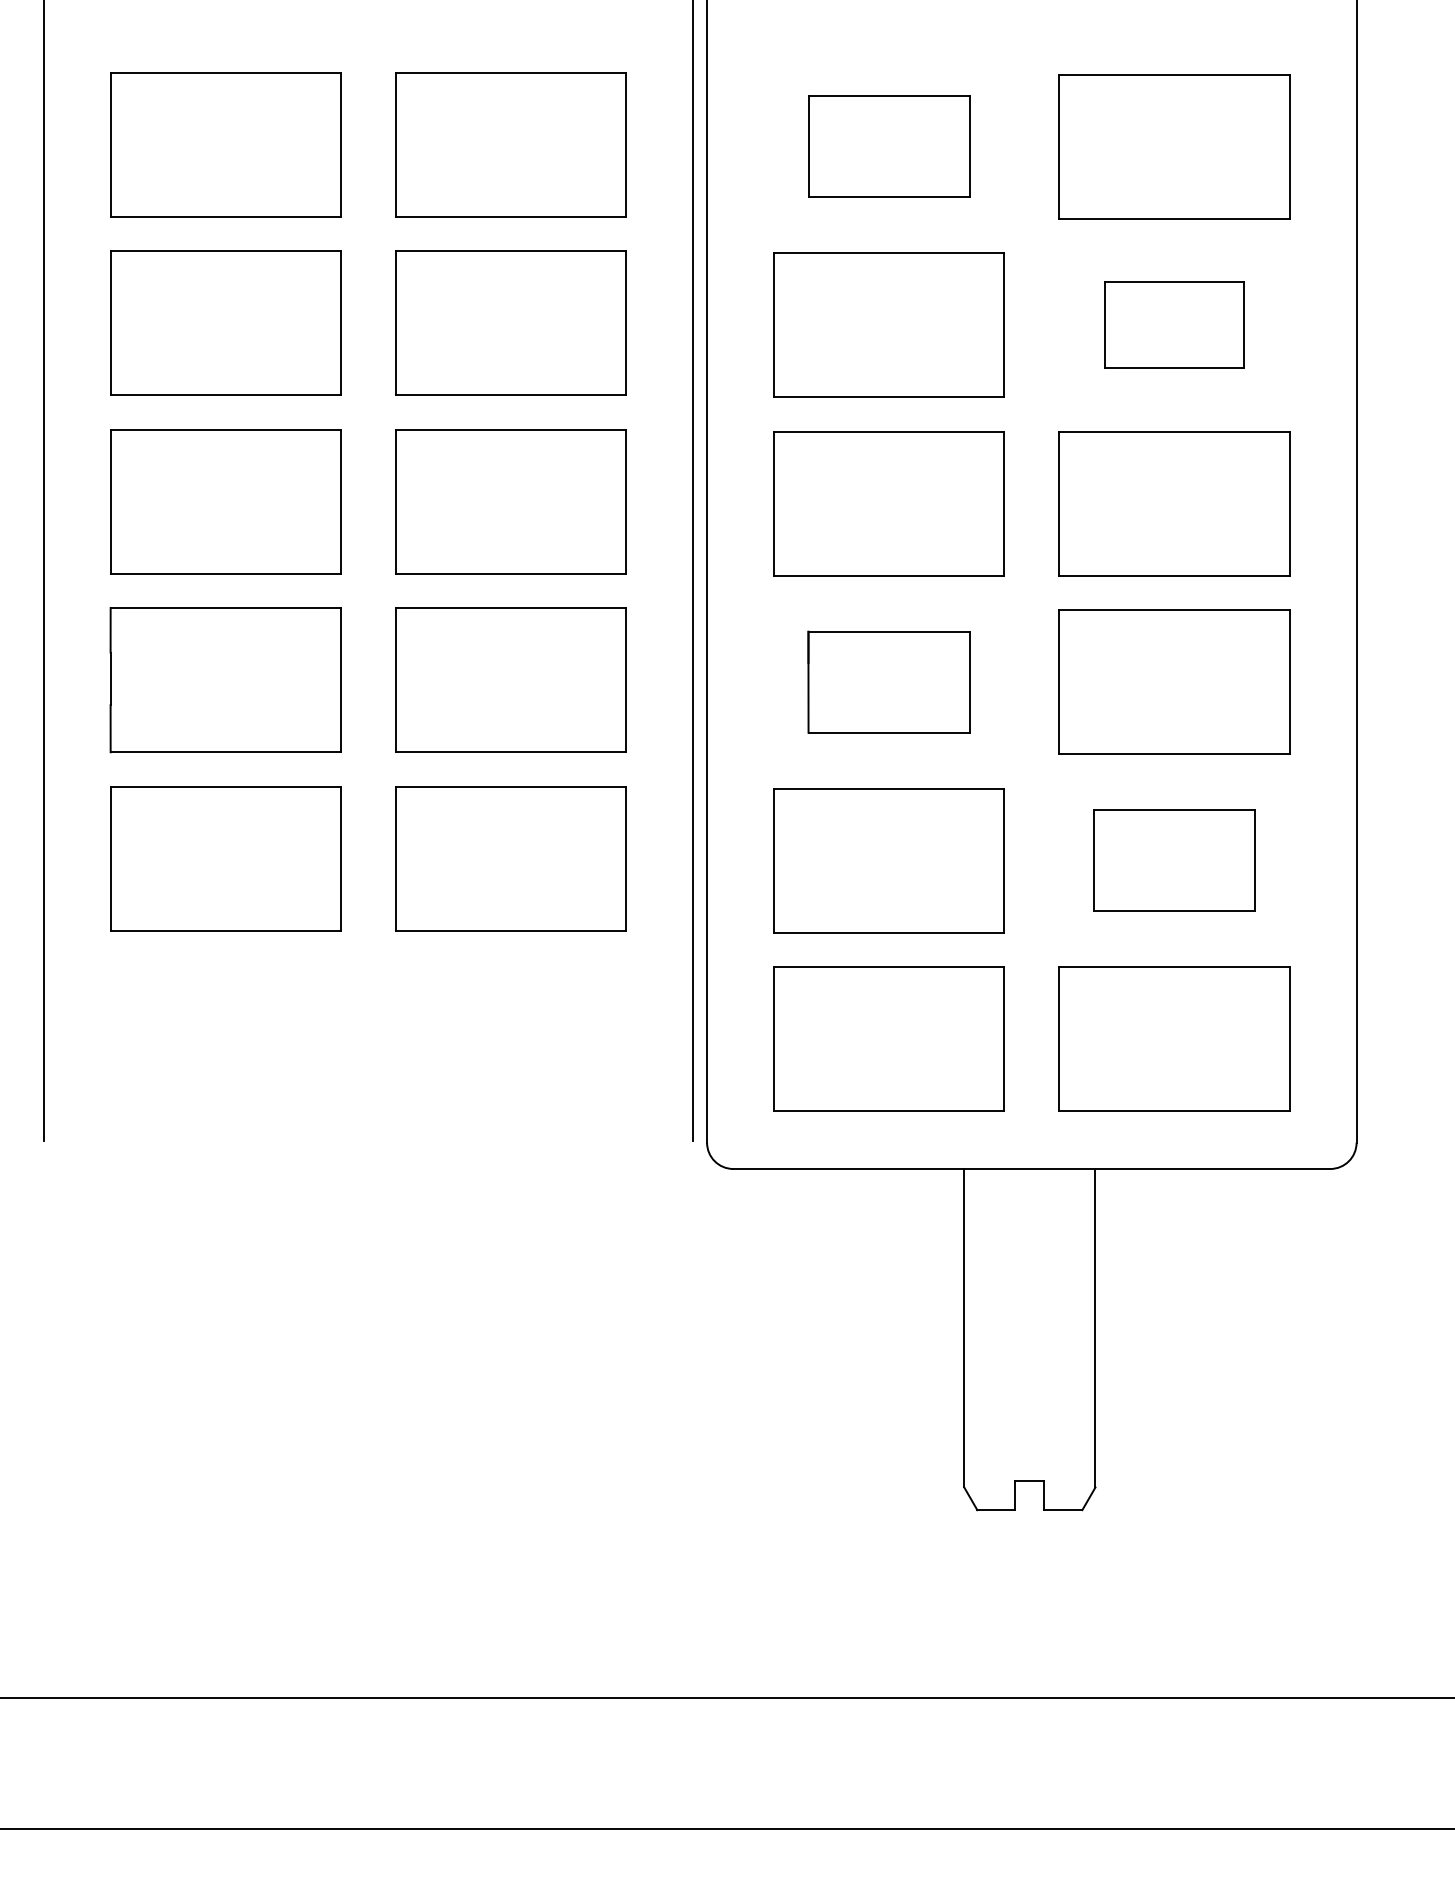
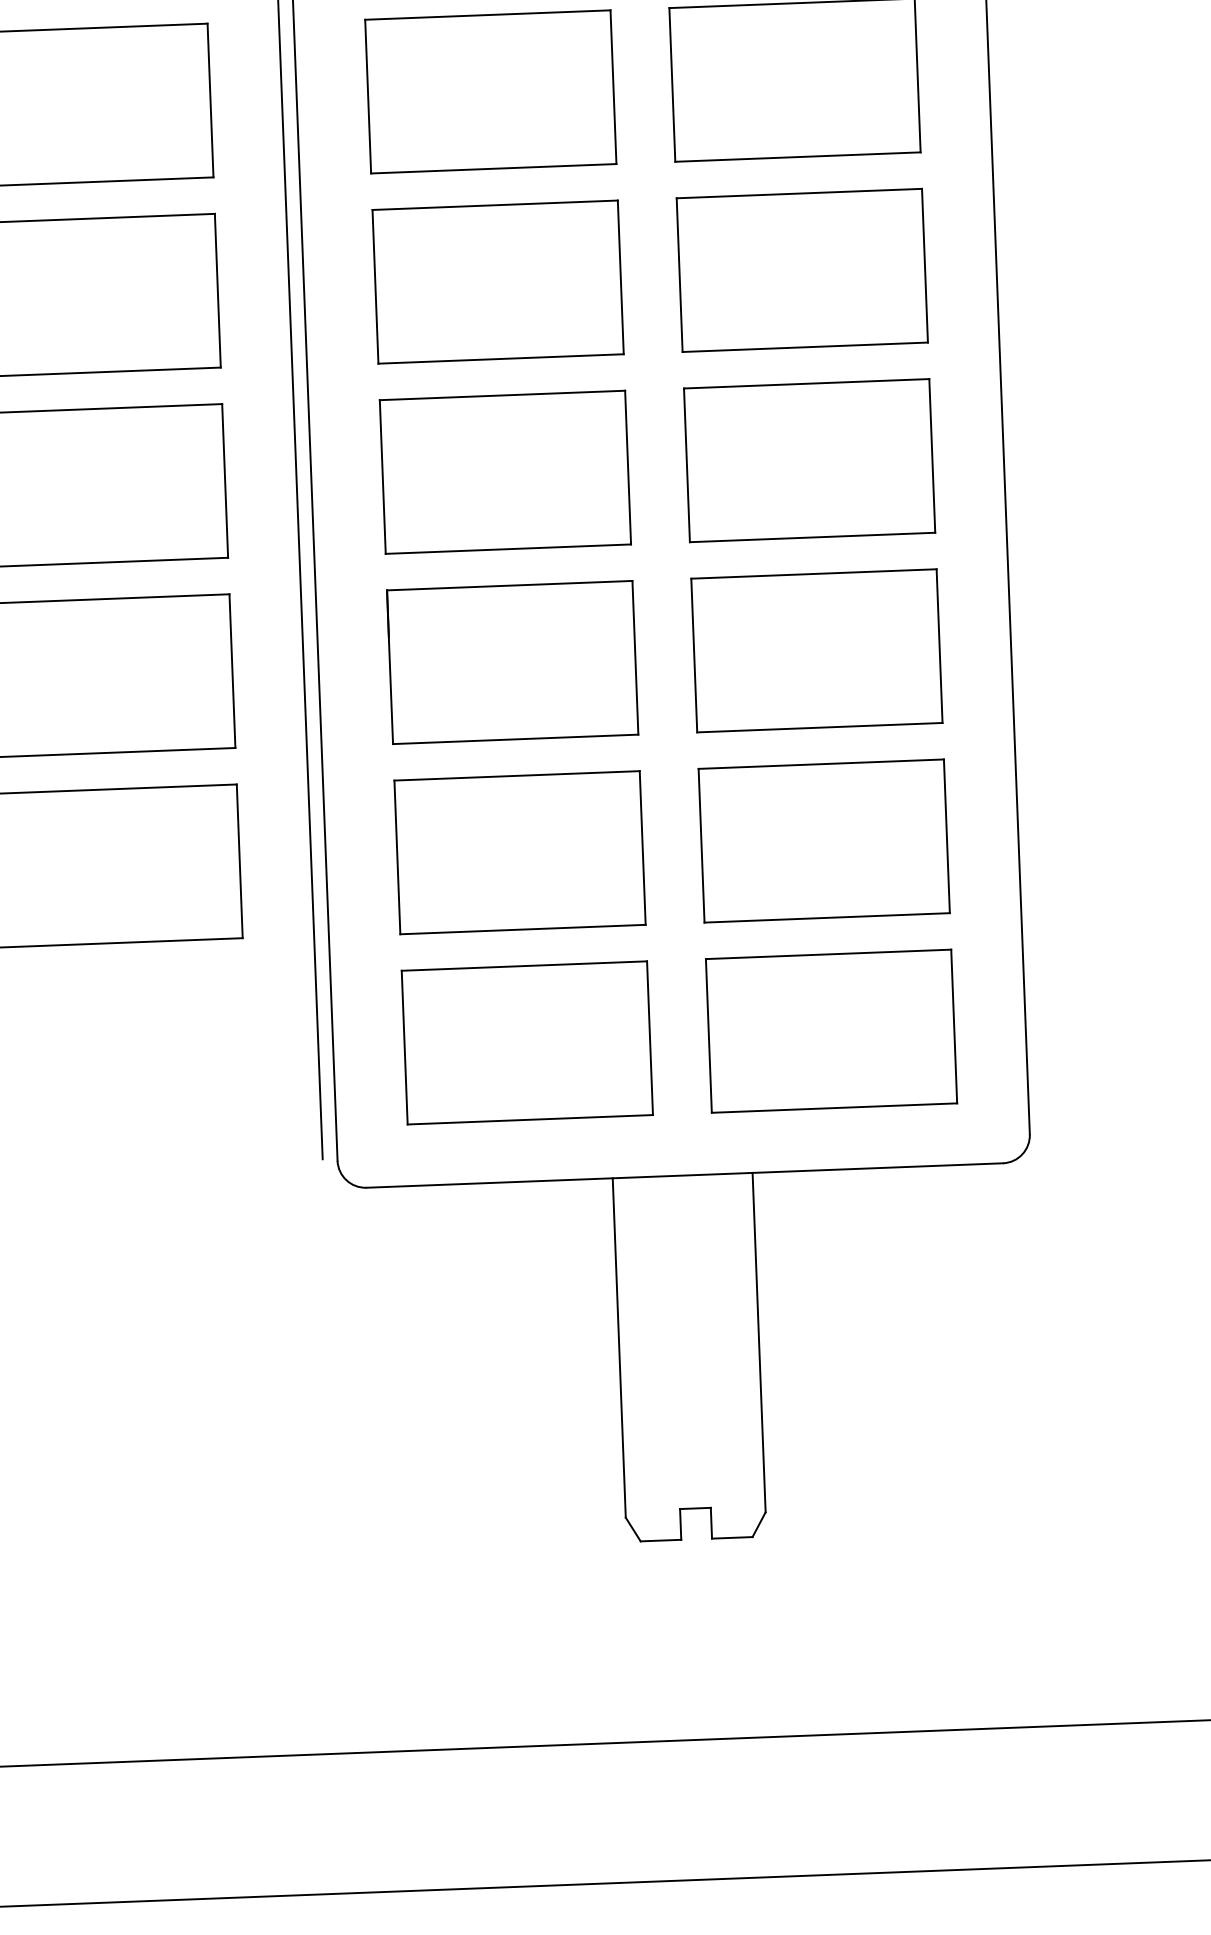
part: (888, 146) -> (490, 91), size x1.43
part: (1174, 324) -> (802, 269), size x1.67
part: (888, 682) -> (512, 662), size x1.43
part: (1174, 860) -> (824, 840), size x1.43

